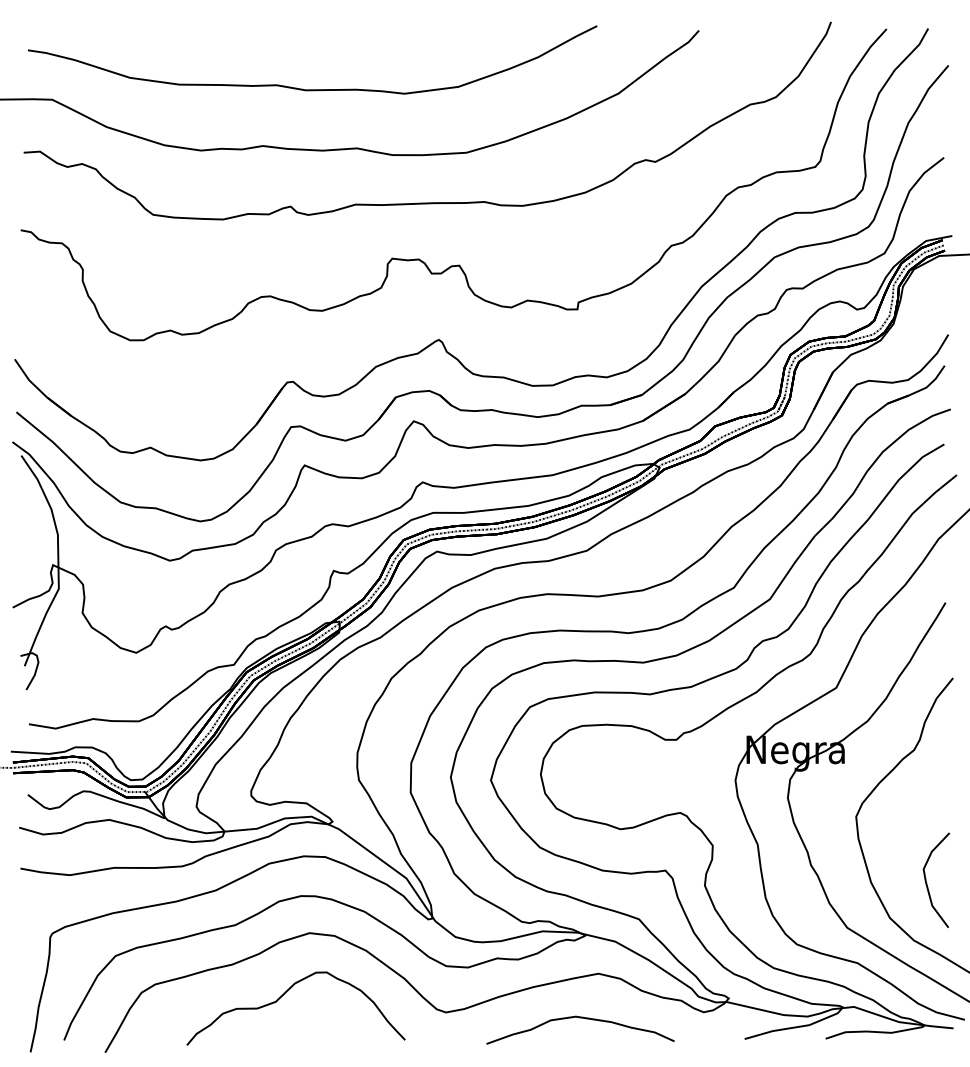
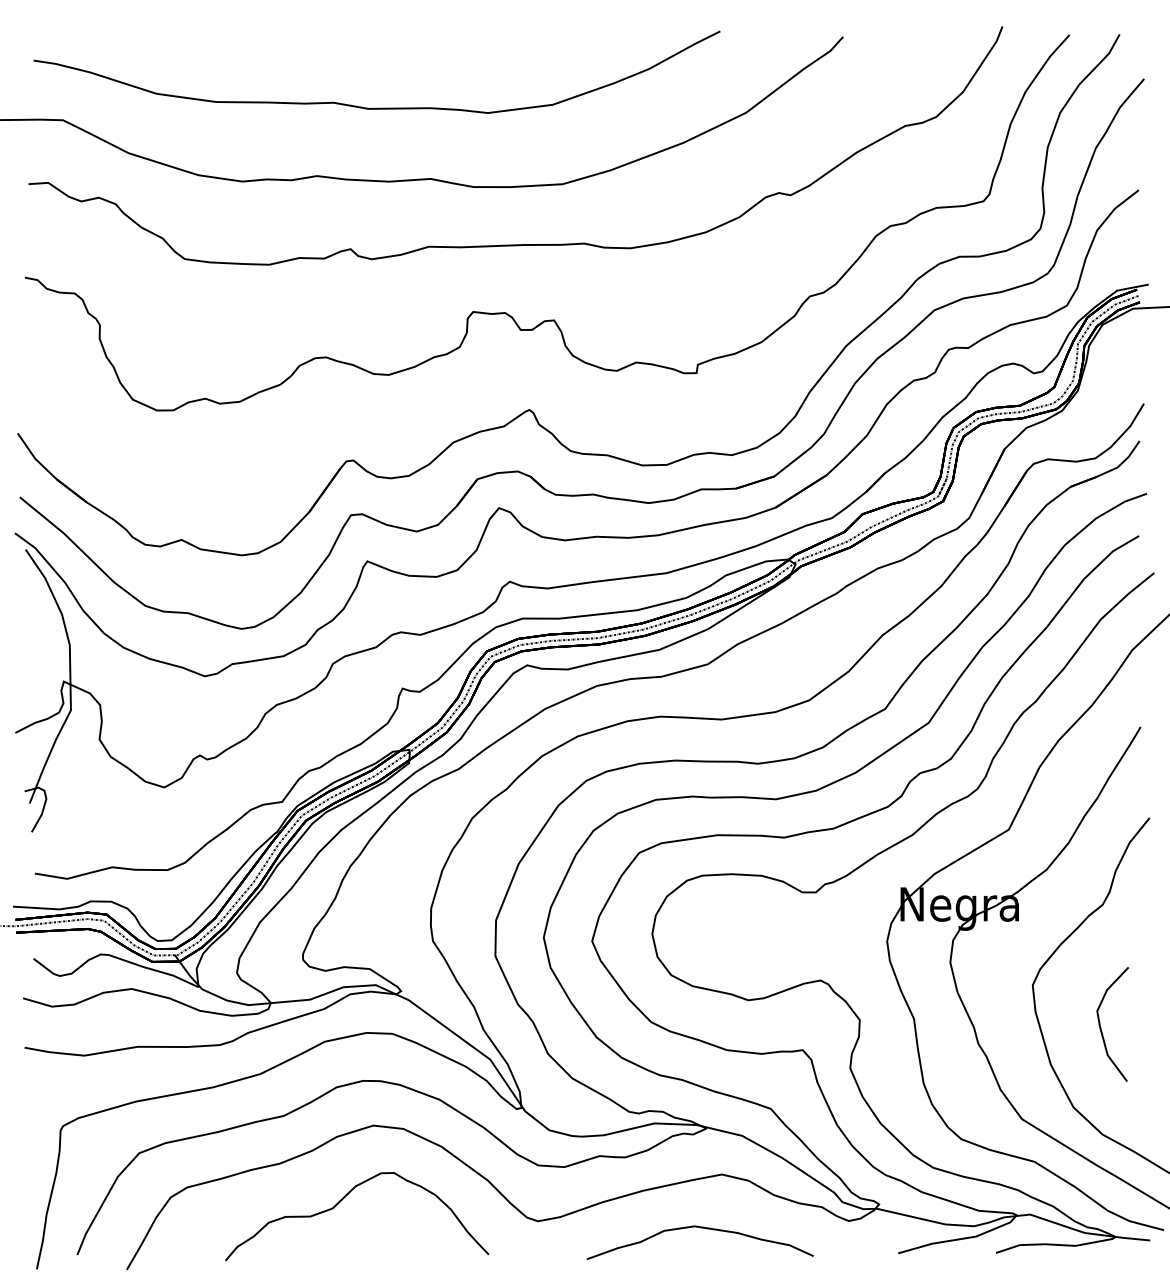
part: (927, 883) -> (1101, 1028), moved

